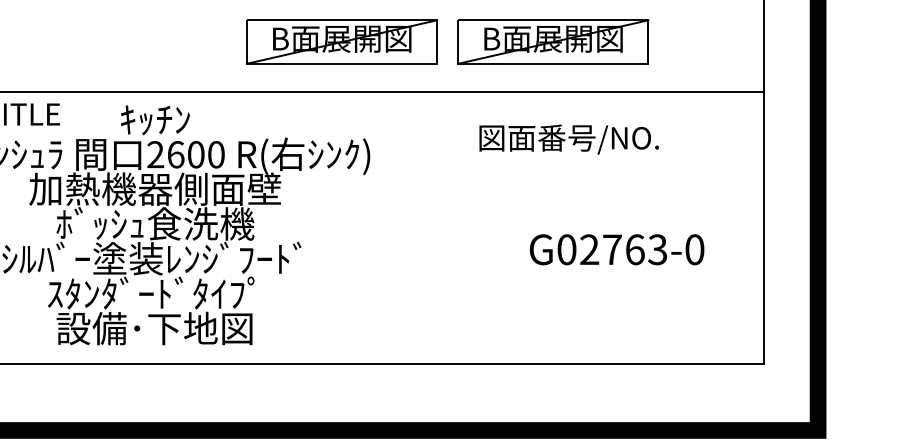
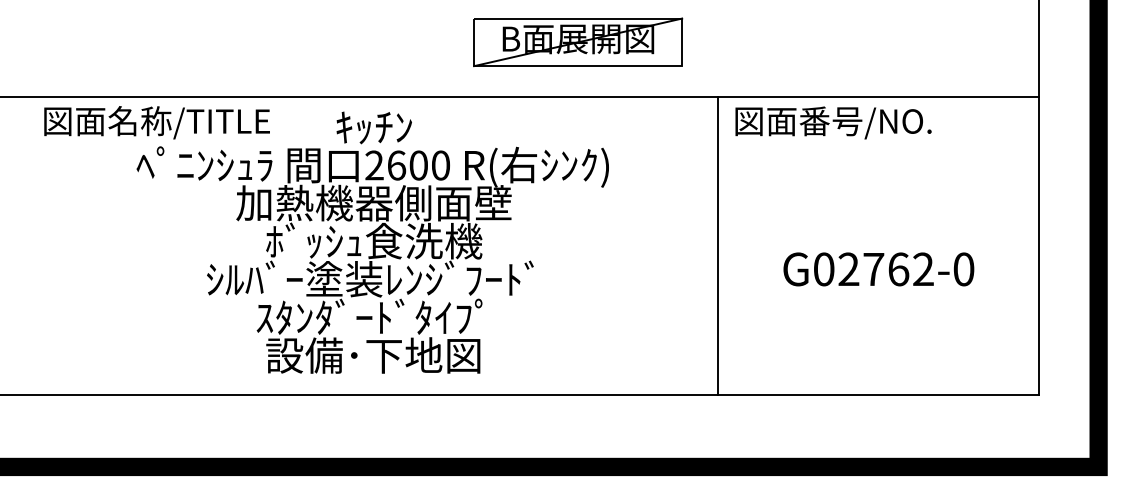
part: (553, 42) -> (809, 42), removed
text: (569, 139) -> (833, 122), moved
line: (470, 227) -> (718, 245), added
text: (656, 249) -> (922, 269), G02763-0 -> G02762-0

